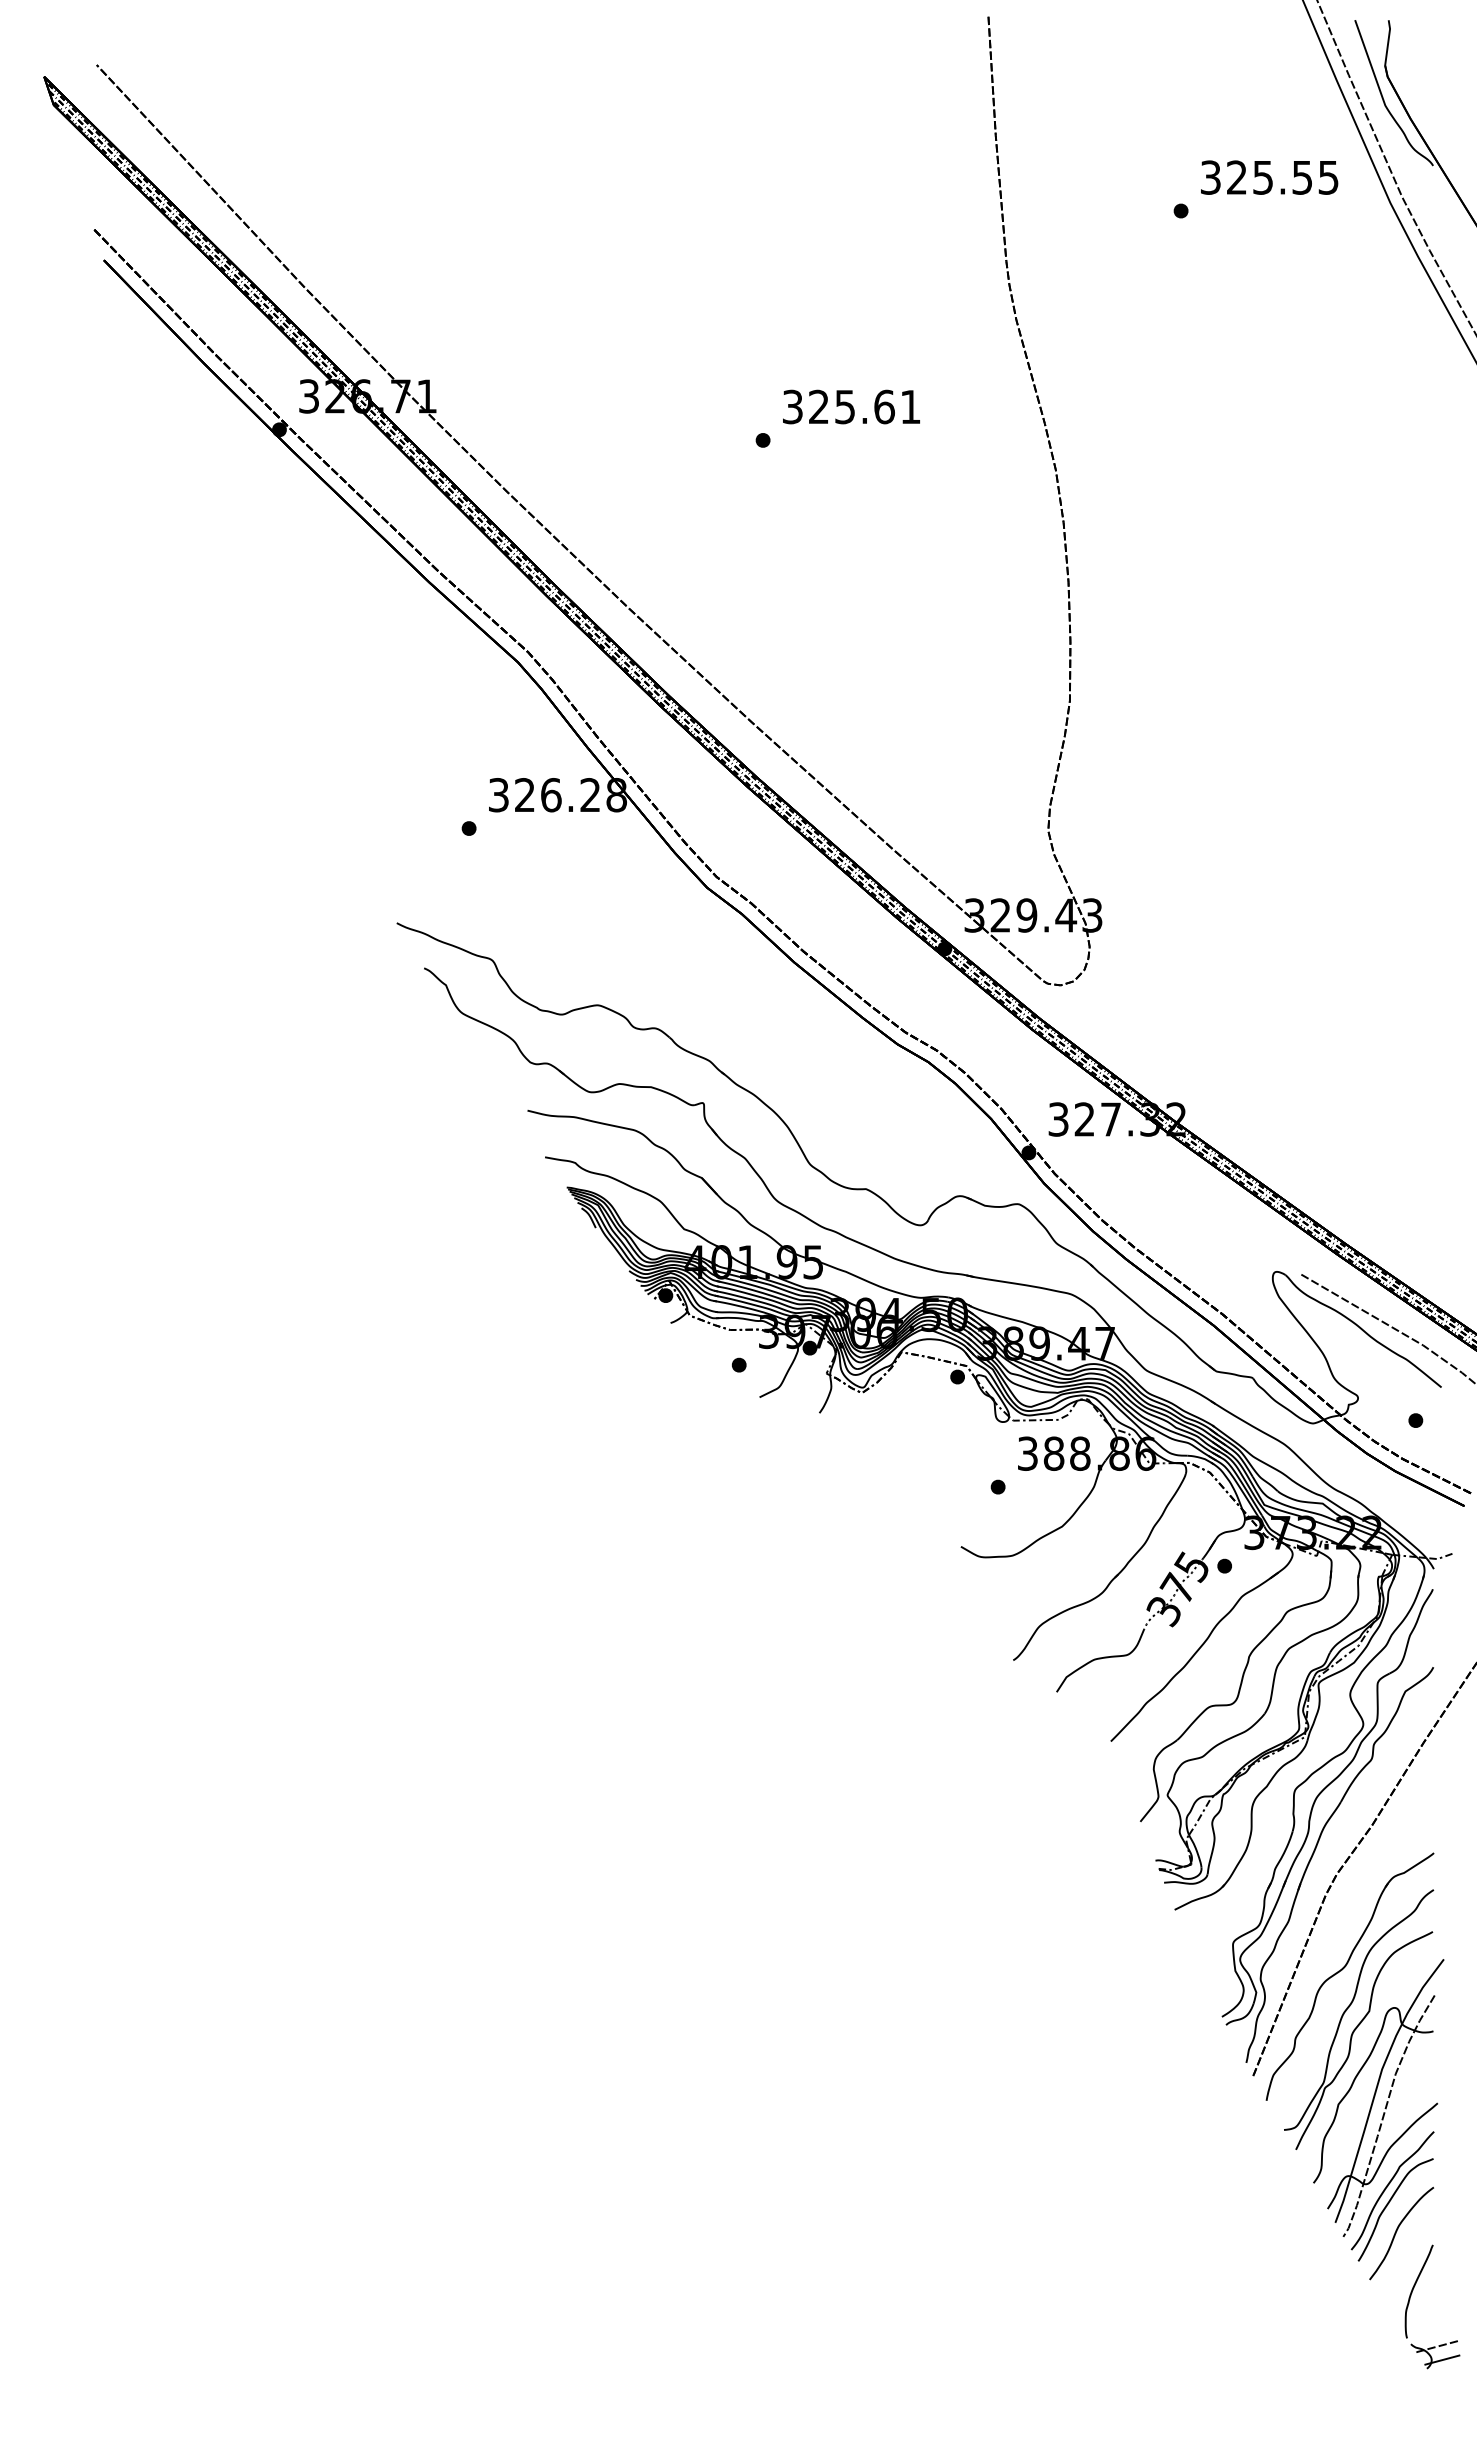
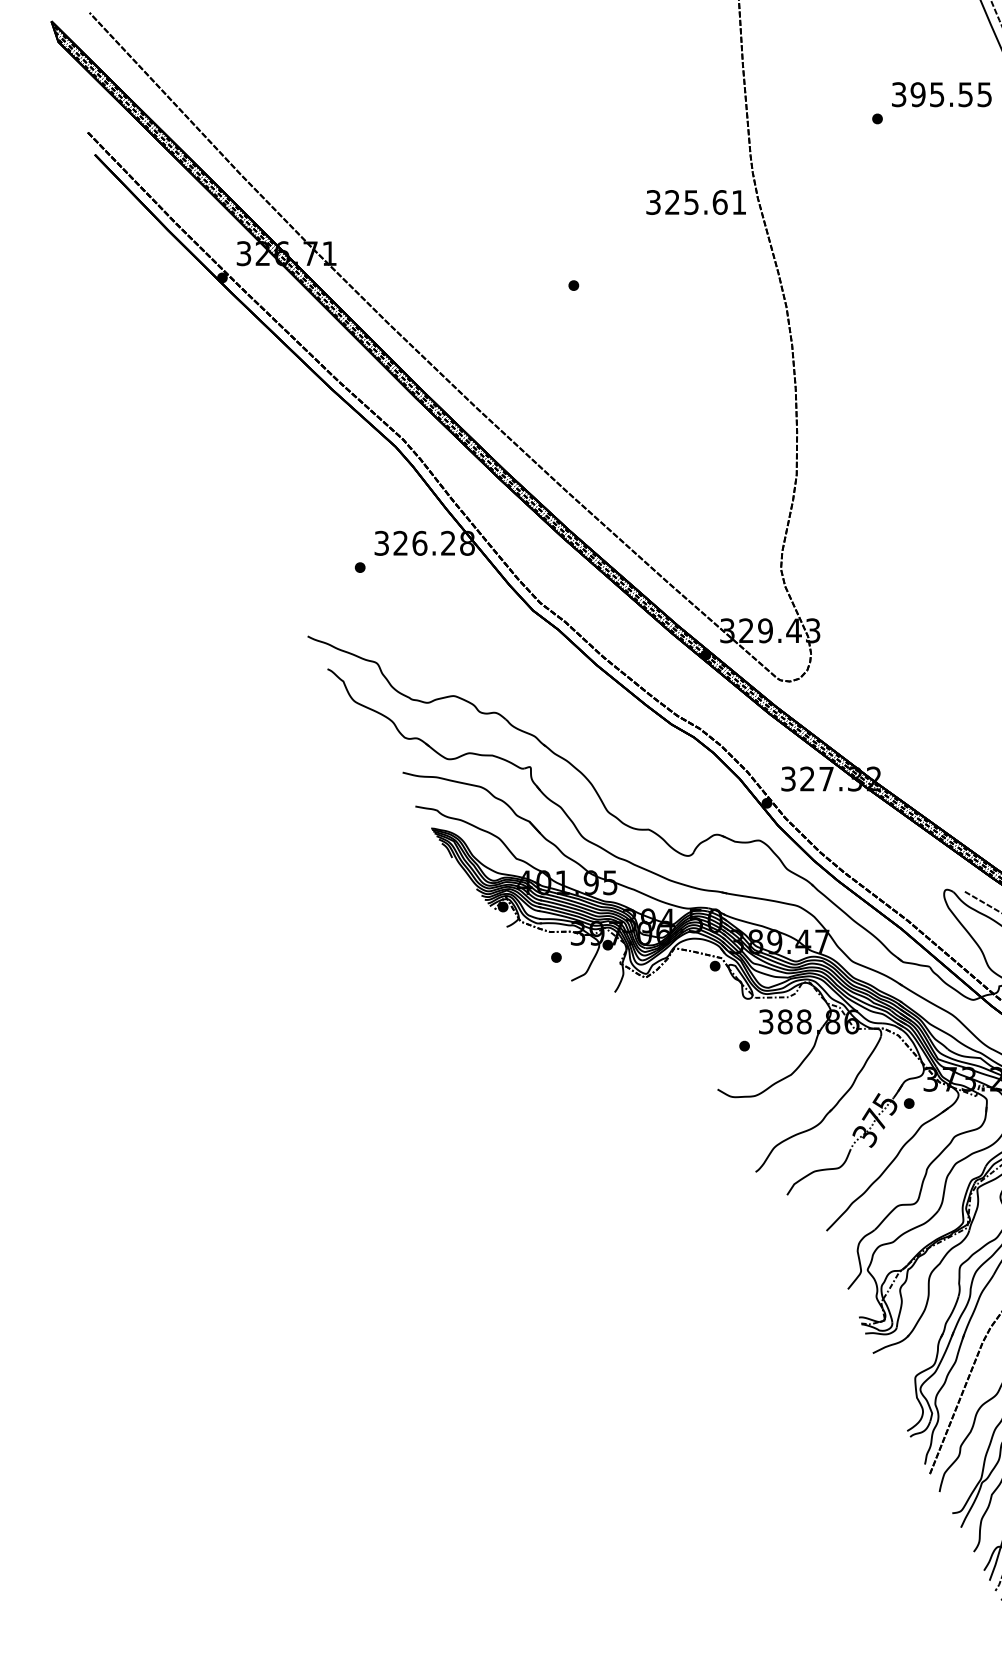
text: (1236, 177) -> (917, 94), 325.55 -> 395.55
text: (851, 406) -> (696, 202), moved

